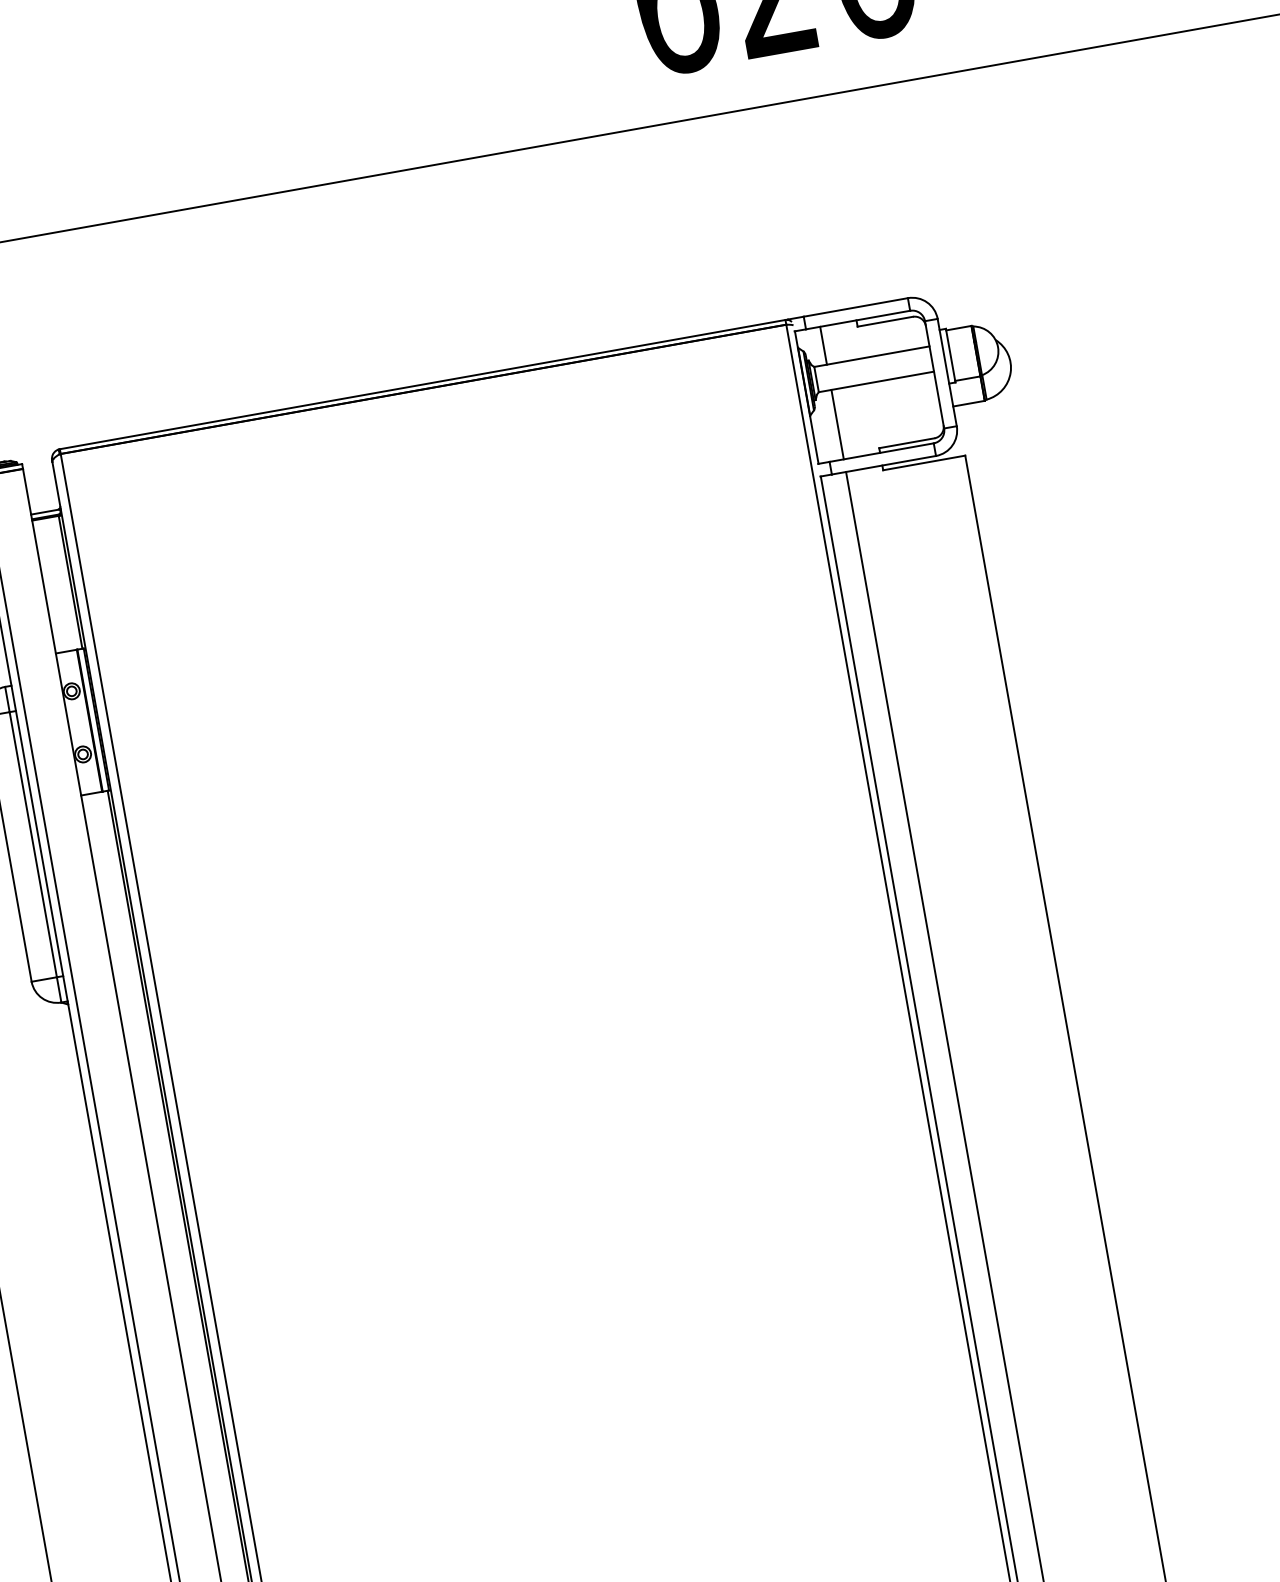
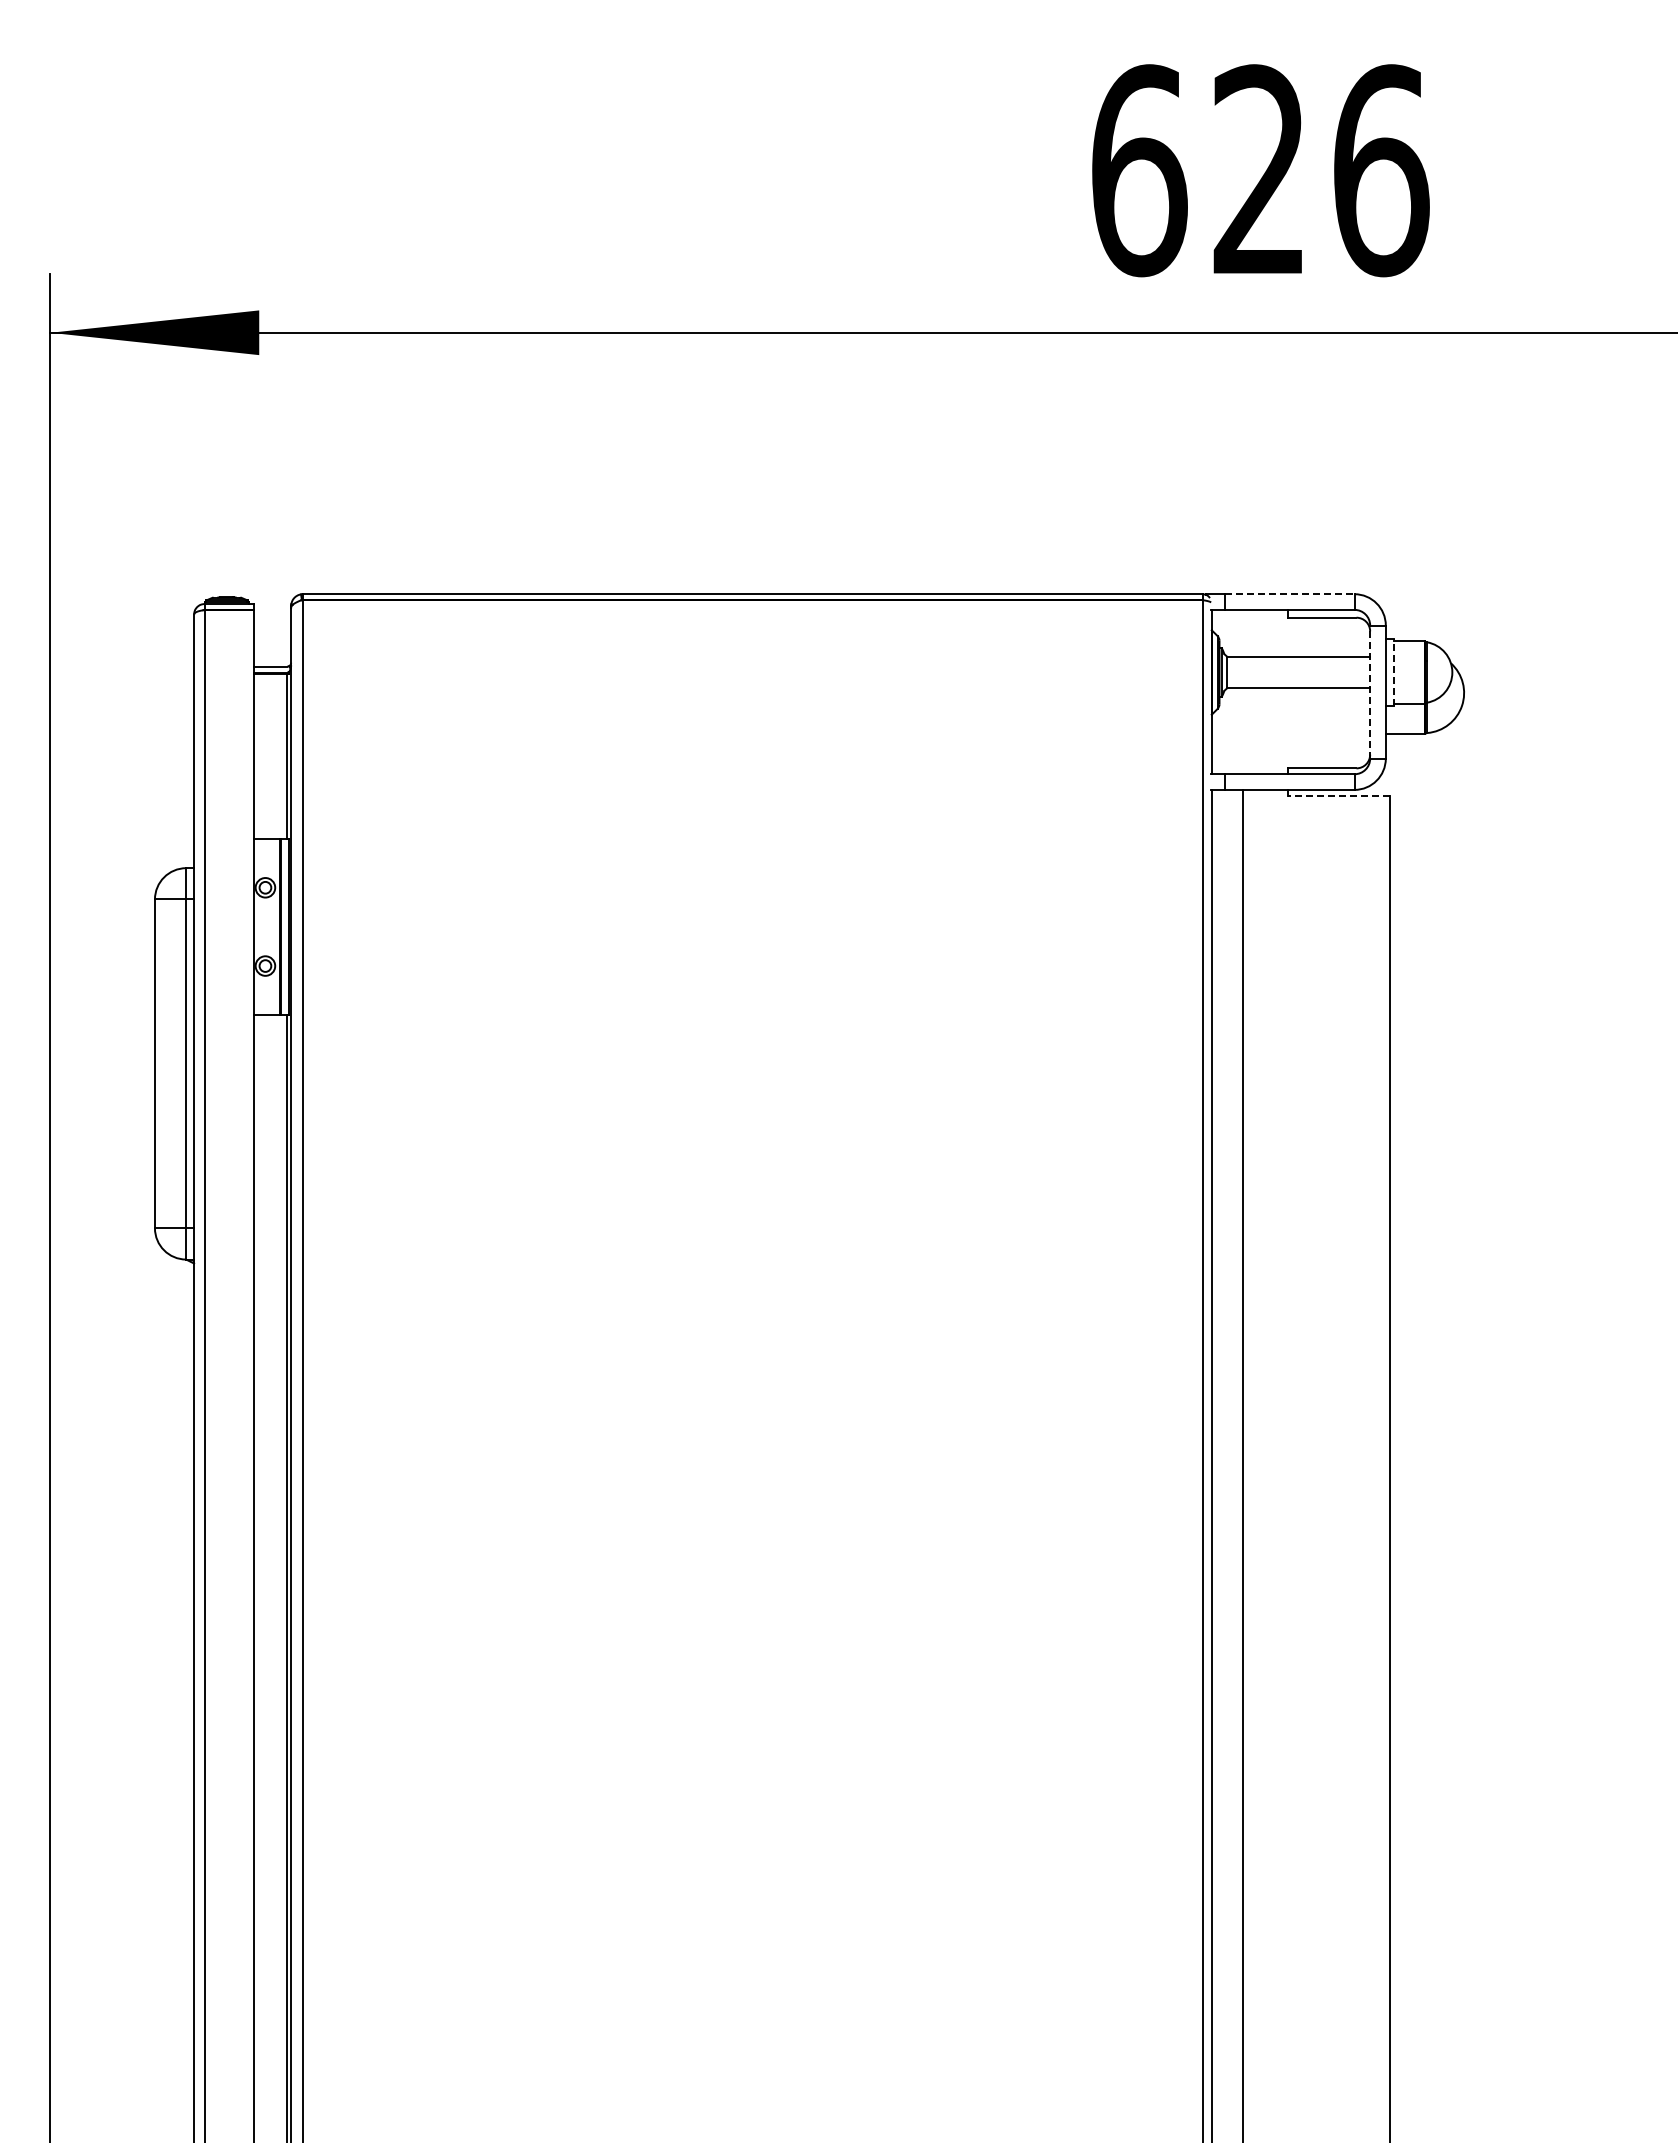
line: (855, 307) -> (1289, 594), solid -> dashed
line: (823, 345) -> (1242, 632), removed
line: (950, 355) -> (1393, 672), solid -> dashed
line: (934, 375) -> (1370, 692), solid -> dashed
line: (837, 424) -> (1242, 731), removed
line: (923, 462) -> (1338, 795), solid -> dashed

